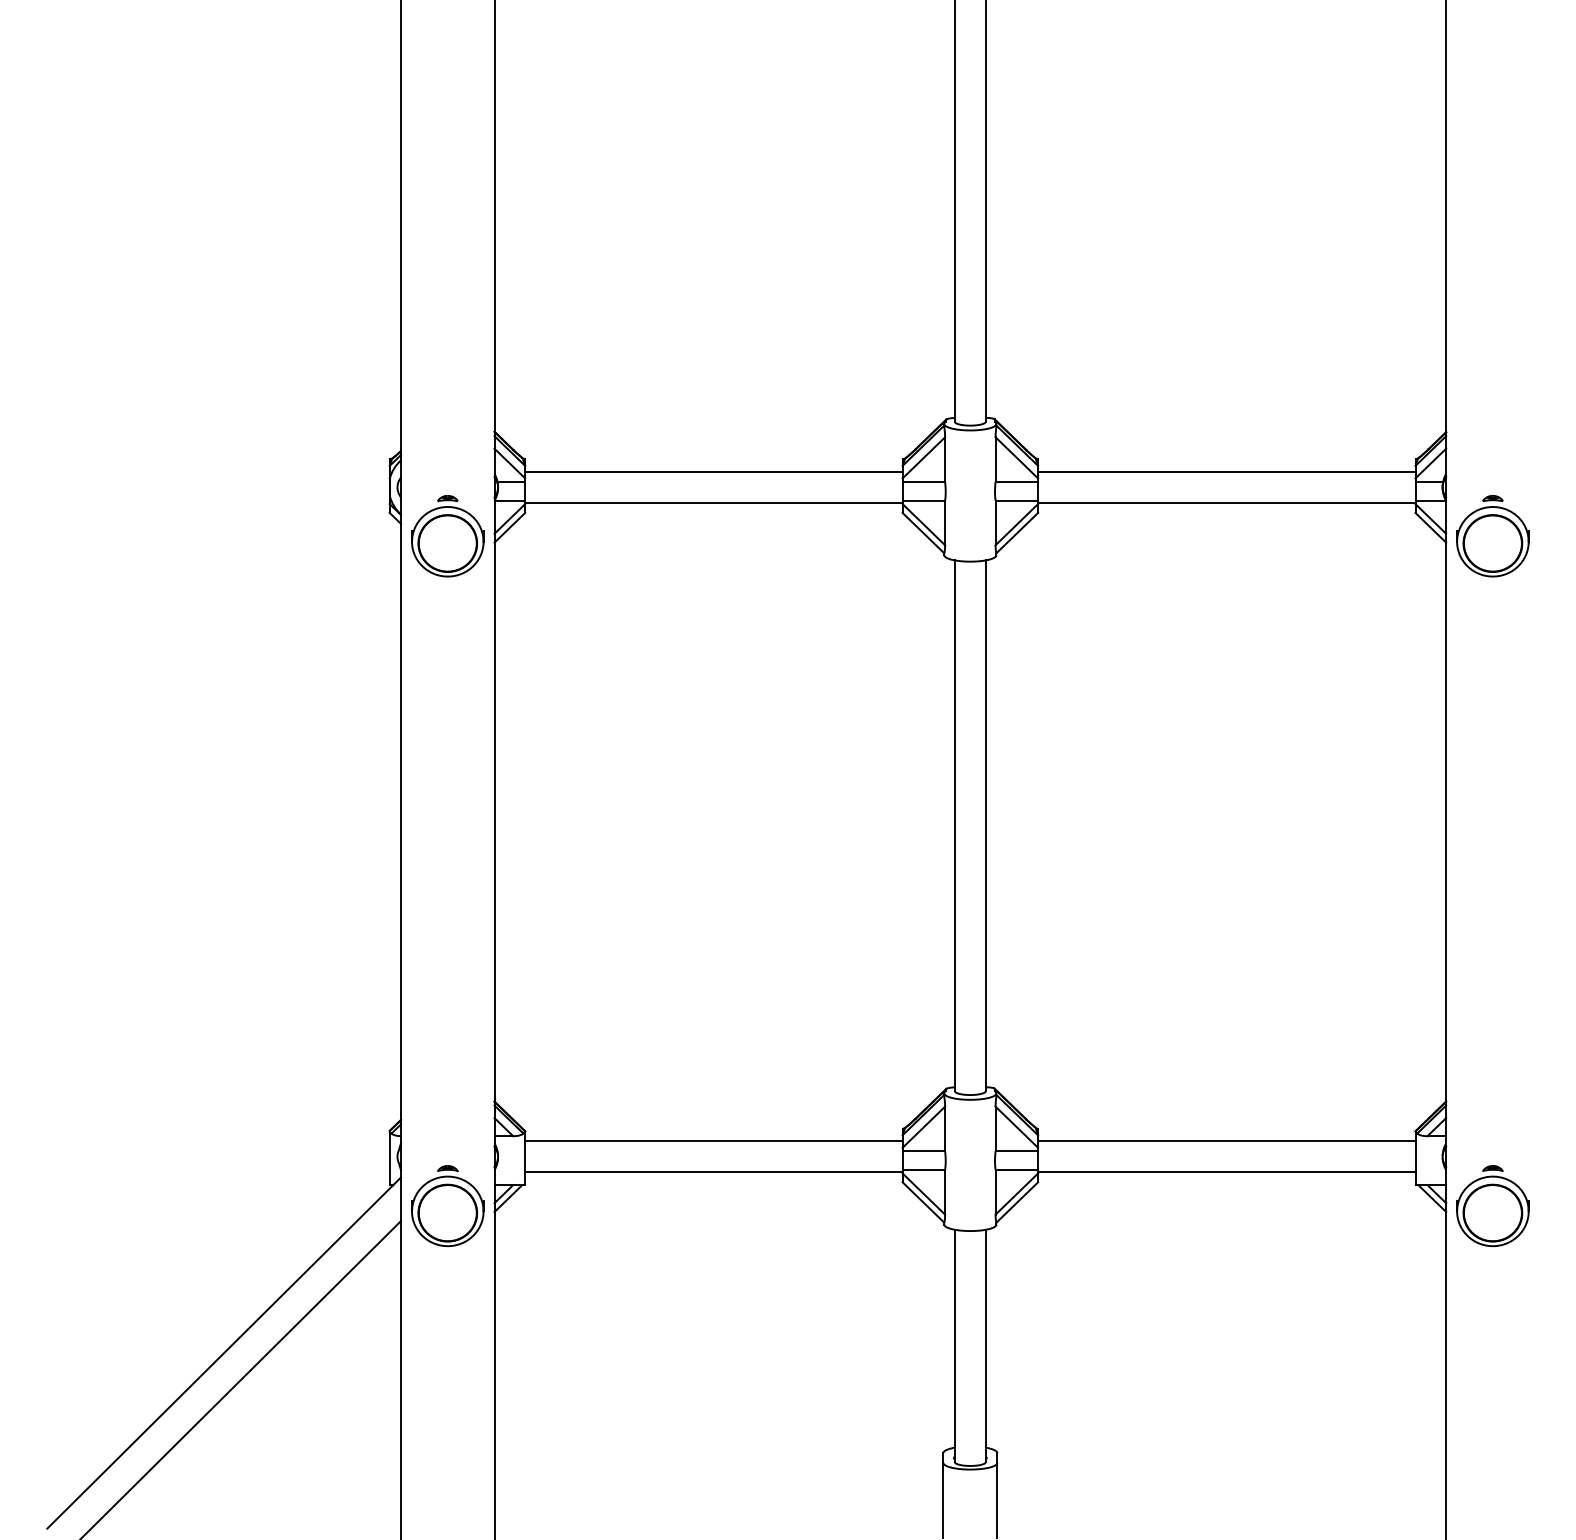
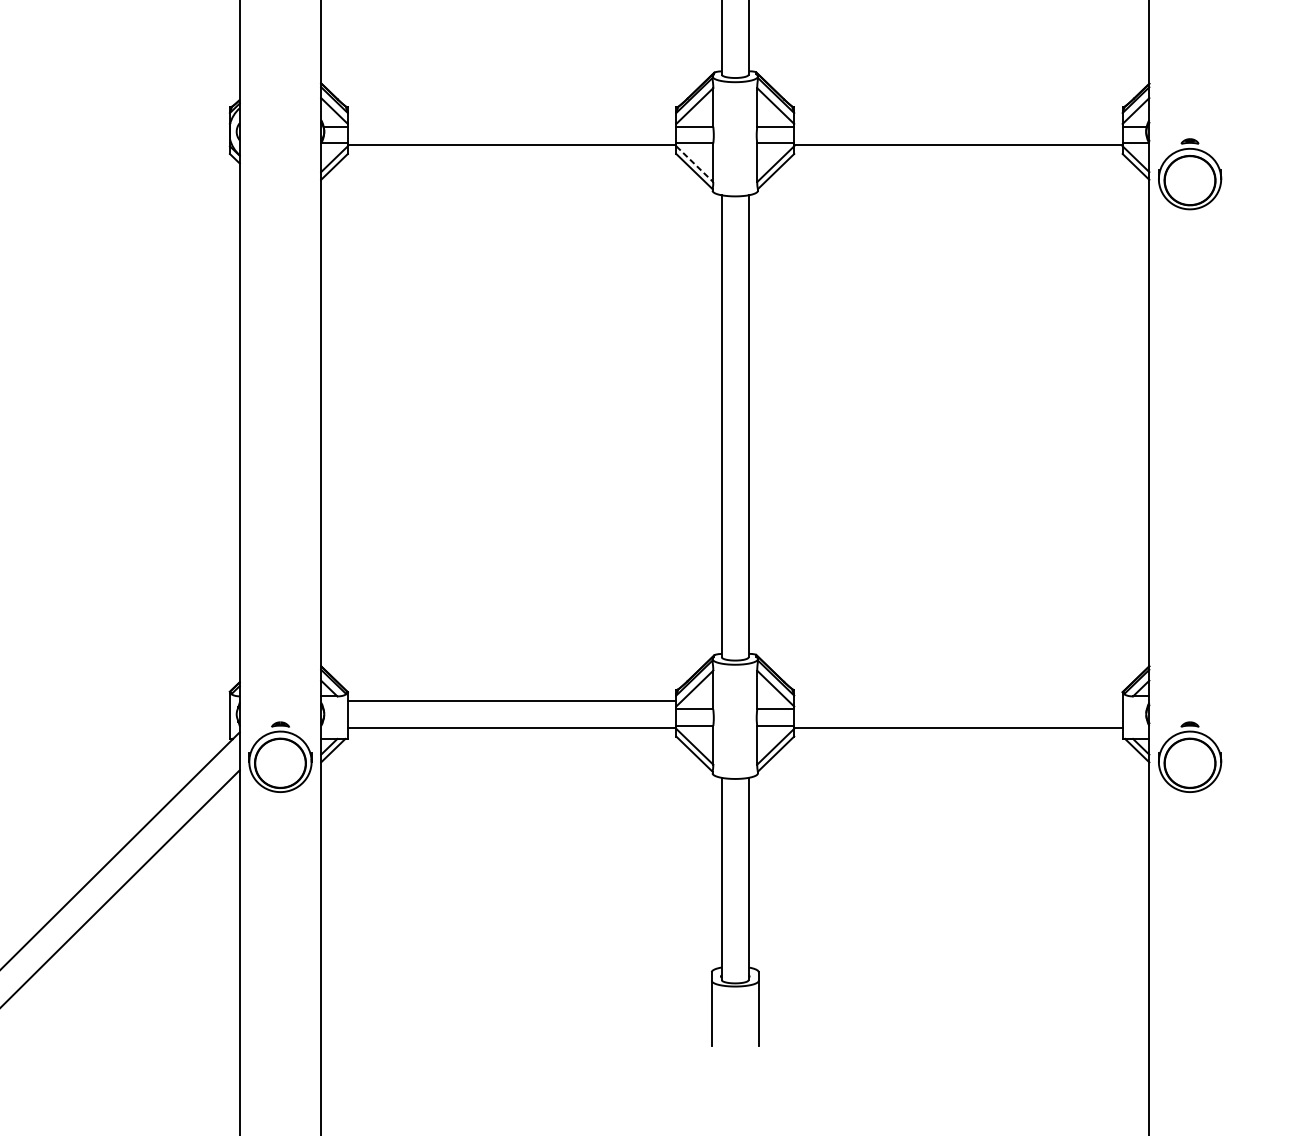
line: (713, 471) -> (511, 117), removed
line: (1226, 471) -> (958, 117), removed
line: (923, 524) -> (694, 164), solid -> dashed
part: (447, 536) -> (280, 174), removed
line: (1226, 1141) -> (958, 701), removed

